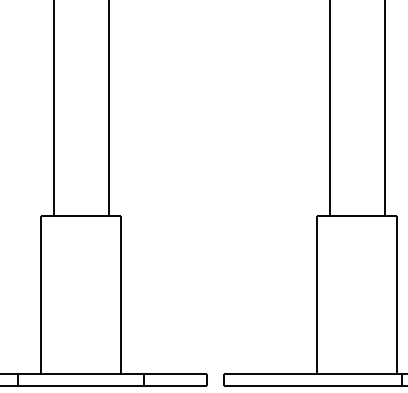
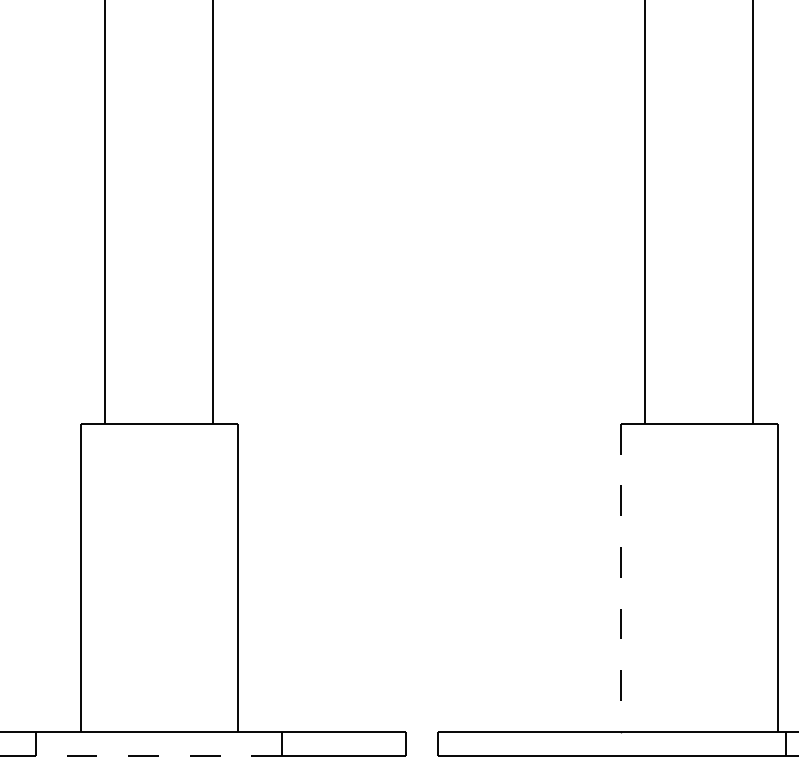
line: (316, 294) -> (619, 576), solid -> dashed
line: (81, 386) -> (159, 757), solid -> dashed

